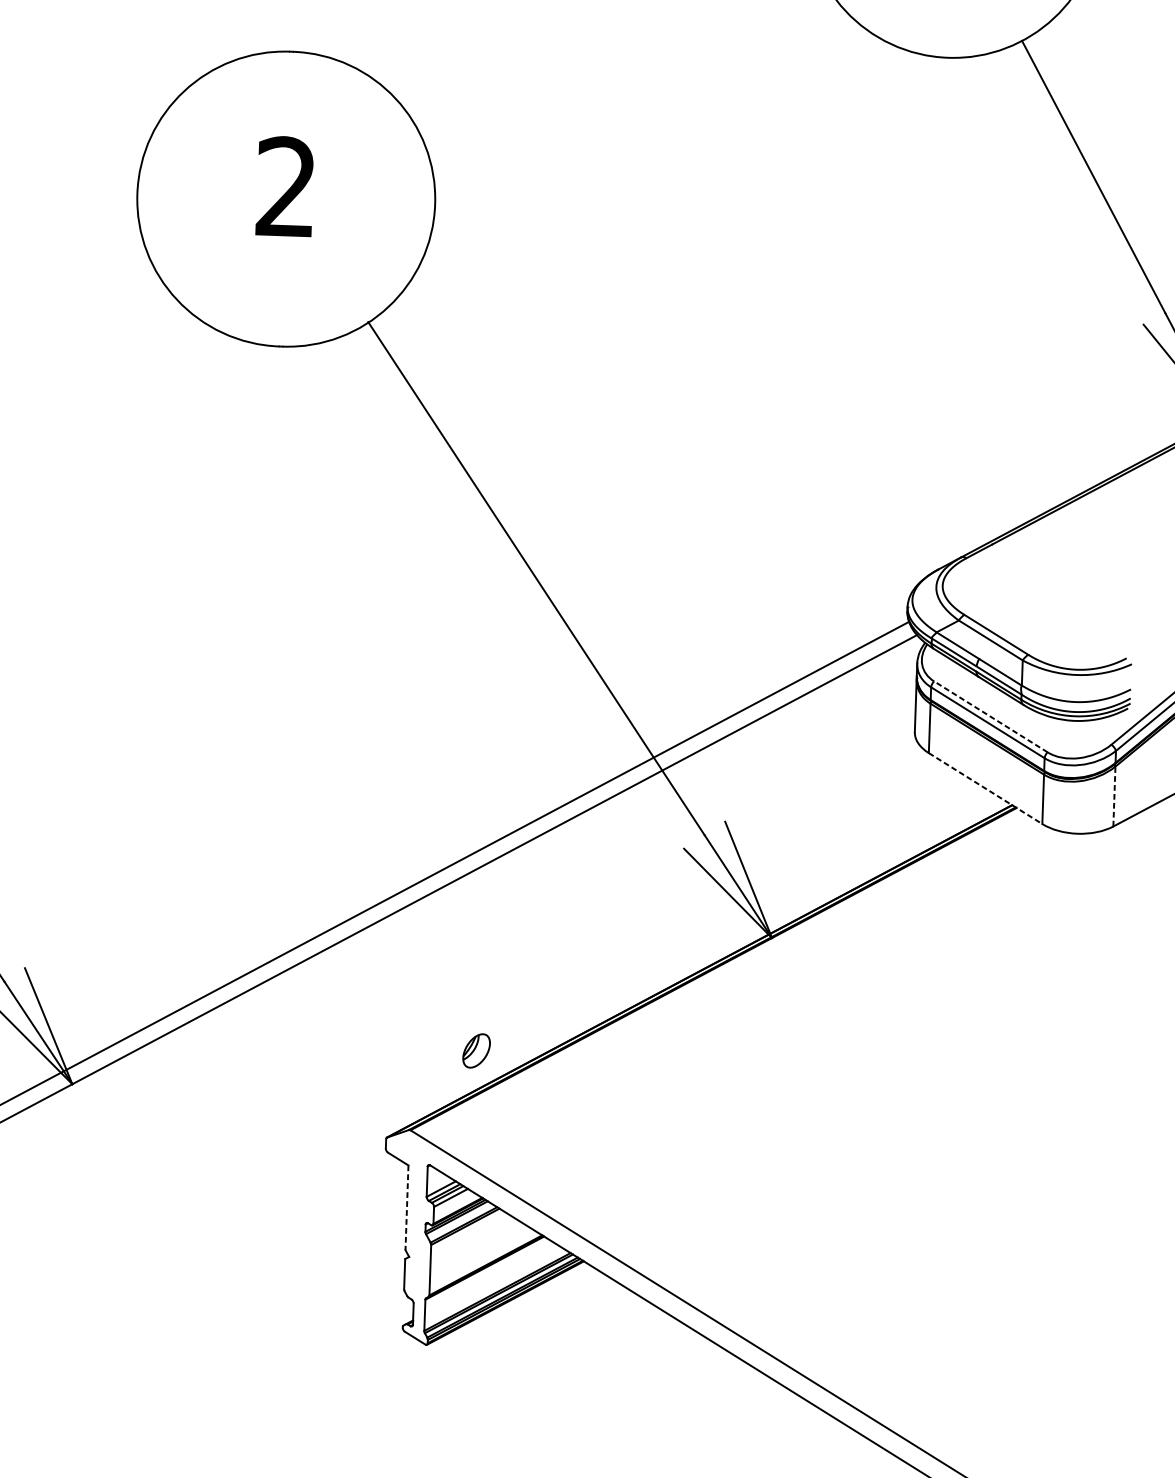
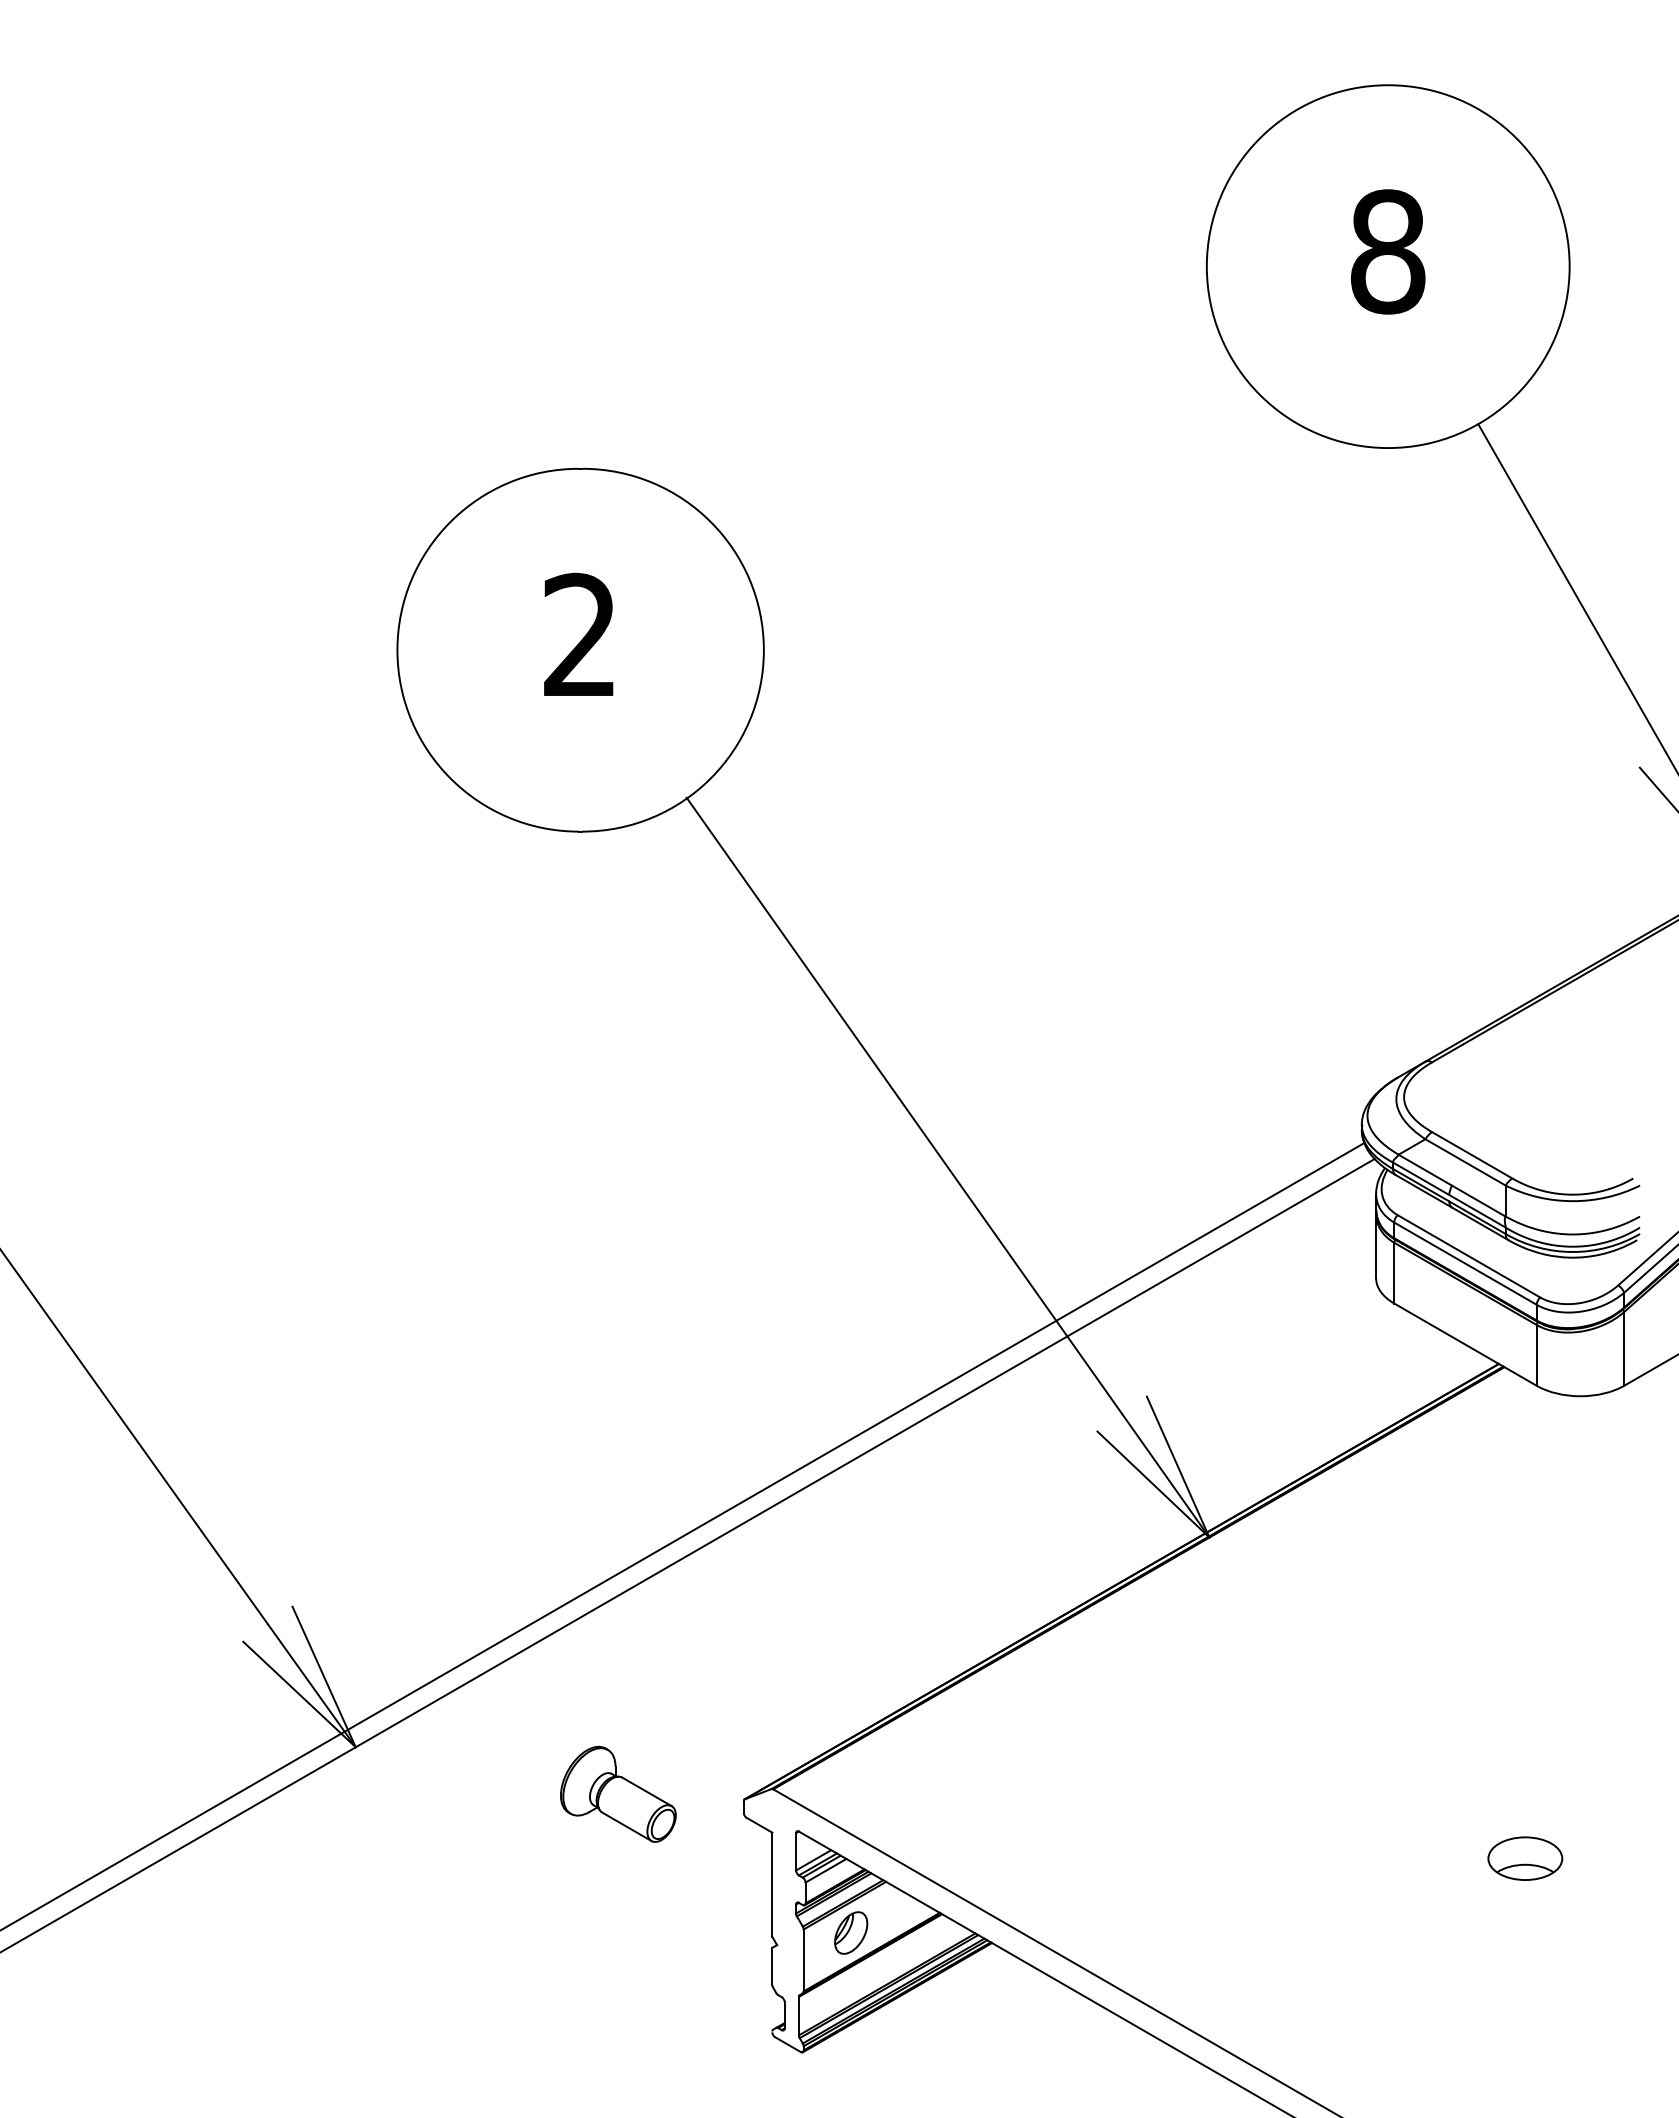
line: (990, 717) -> (1468, 1256), dashed -> solid
line: (985, 788) -> (1465, 1344), dashed -> solid
line: (1114, 796) -> (1624, 1348), dashed -> solid
part: (476, 1050) -> (851, 1932), moved
part: (284, 1129) -> (618, 1793), added
part: (1019, 1207) -> (1525, 1858), added
line: (407, 1208) -> (772, 1885), dashed -> solid

